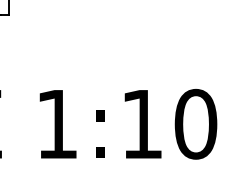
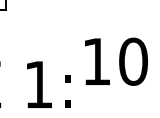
text: (171, 123) -> (116, 61), moved

